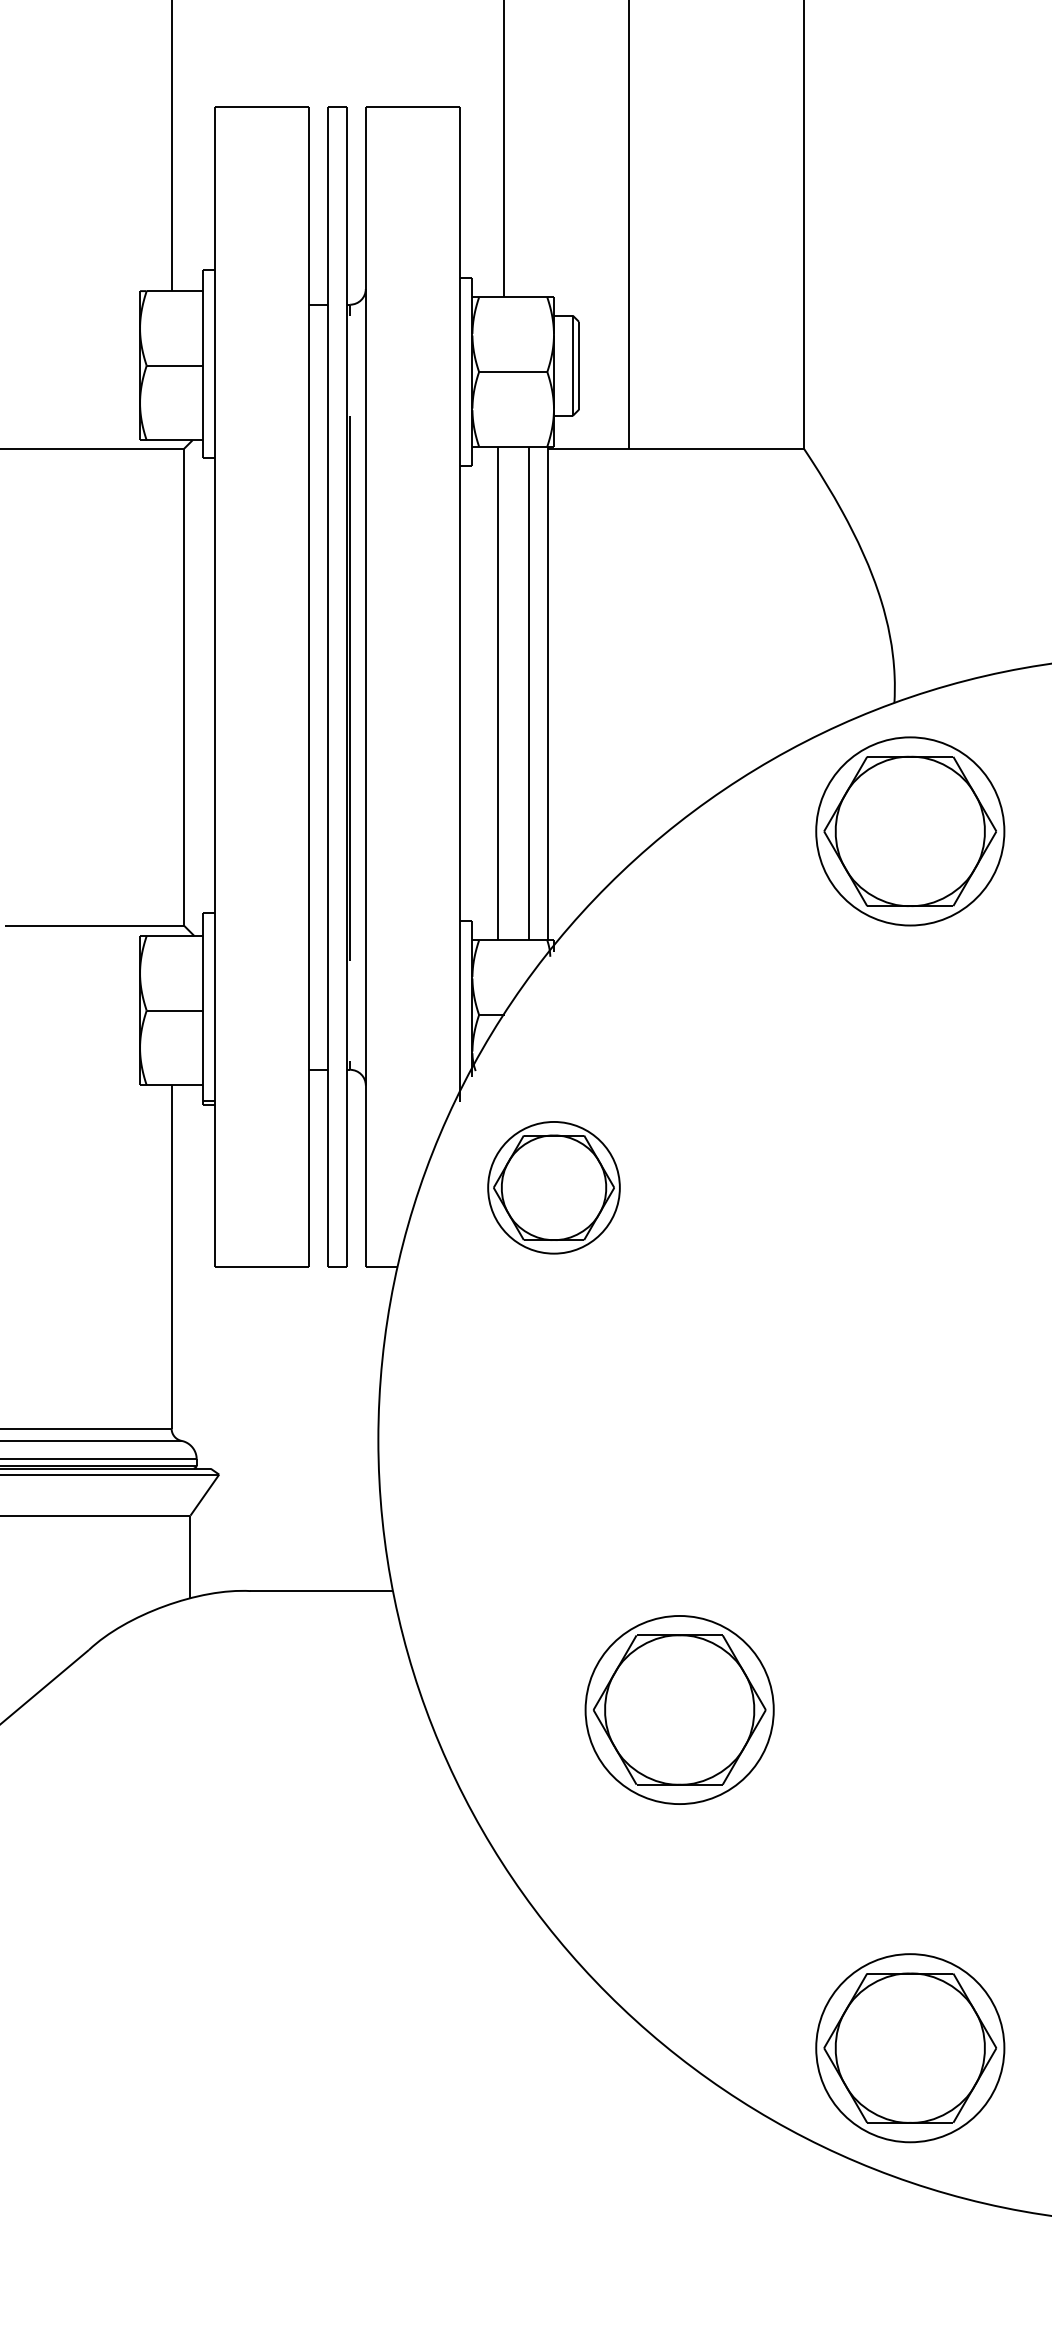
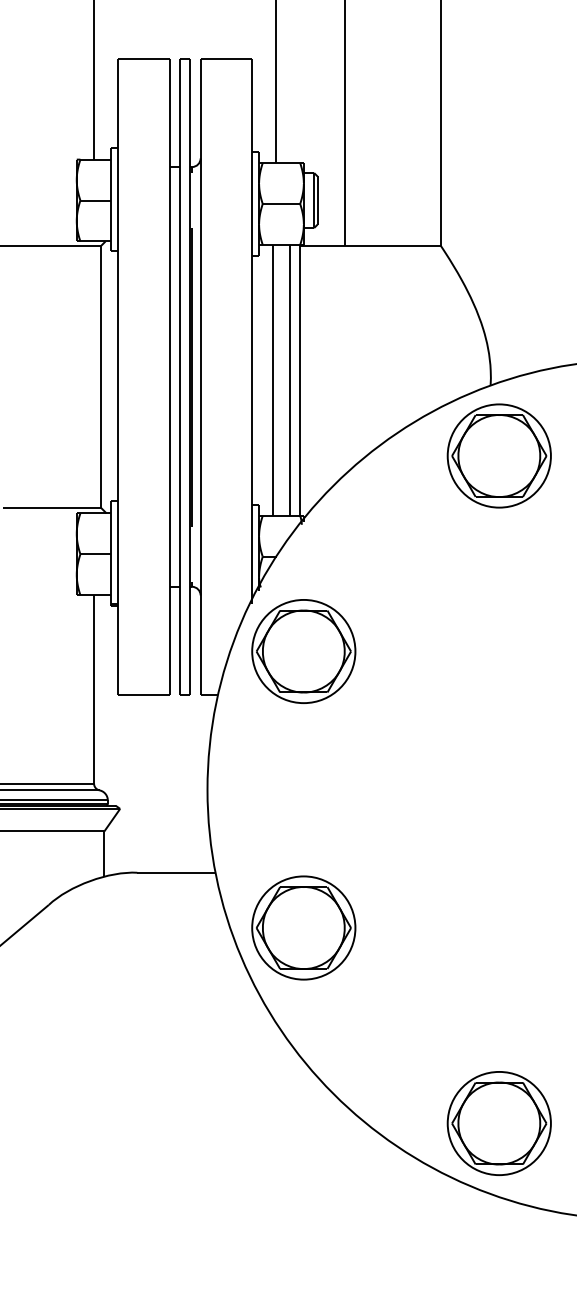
part: (553, 1187) -> (303, 651), size x1.43
part: (679, 1709) -> (303, 927), moved

